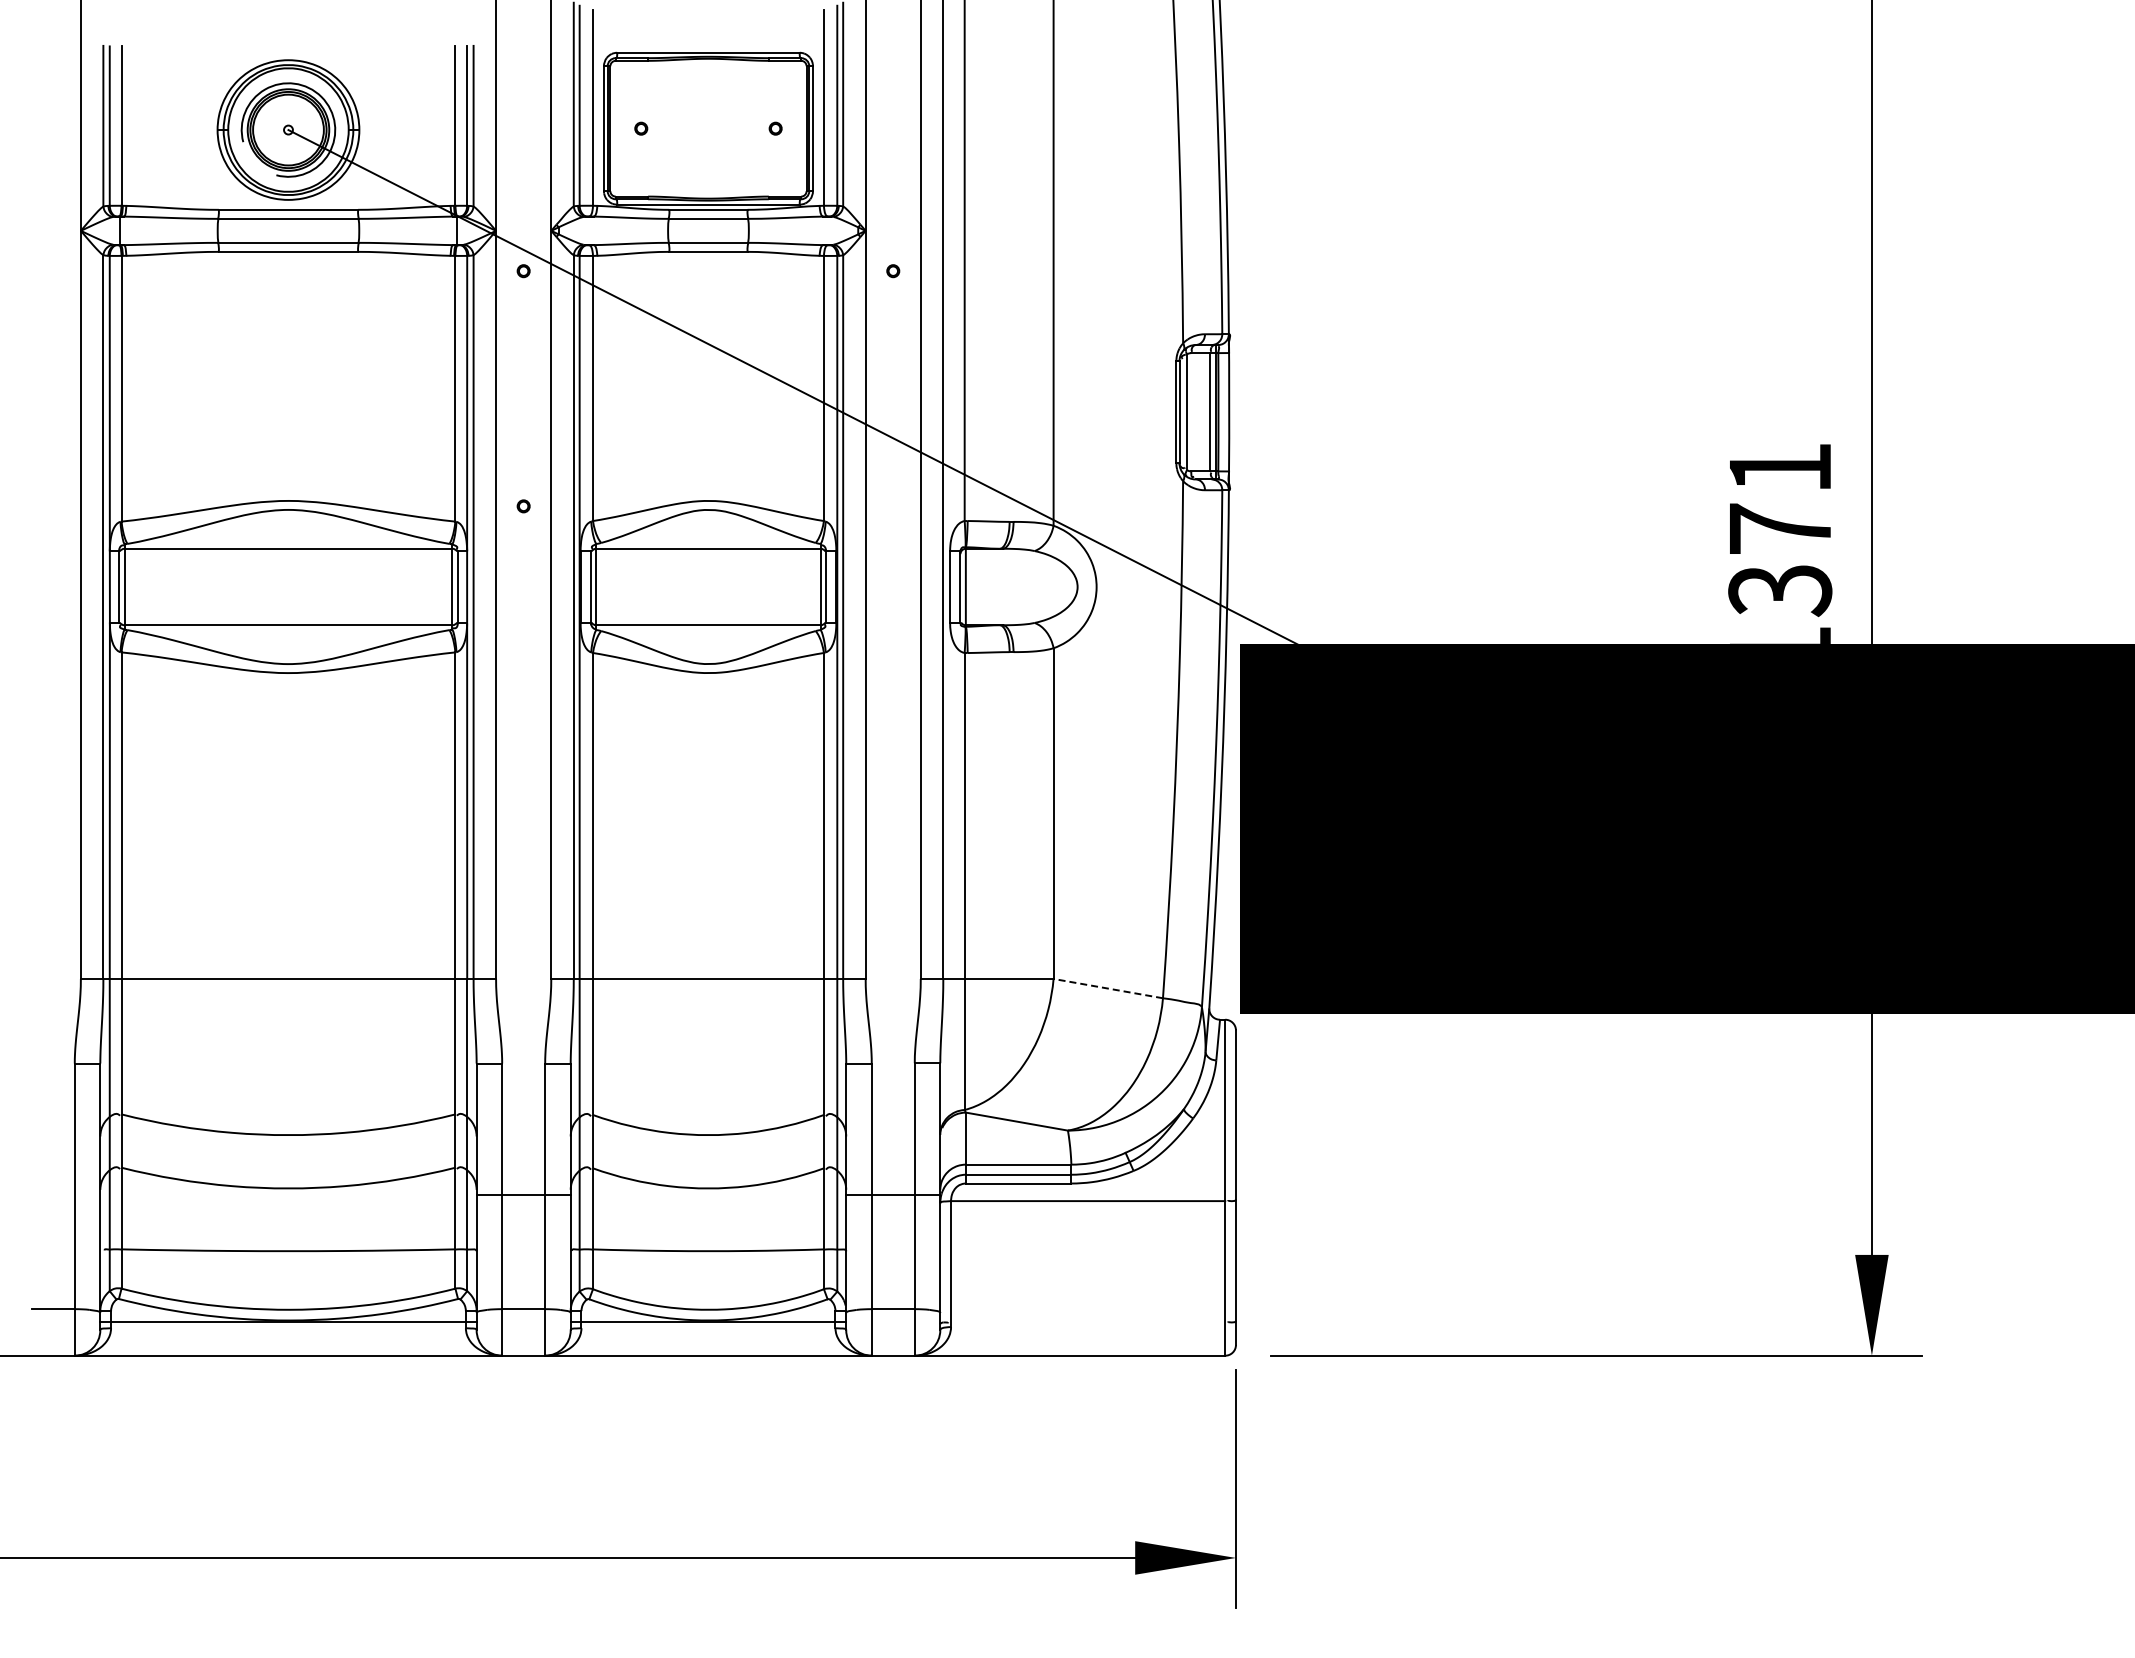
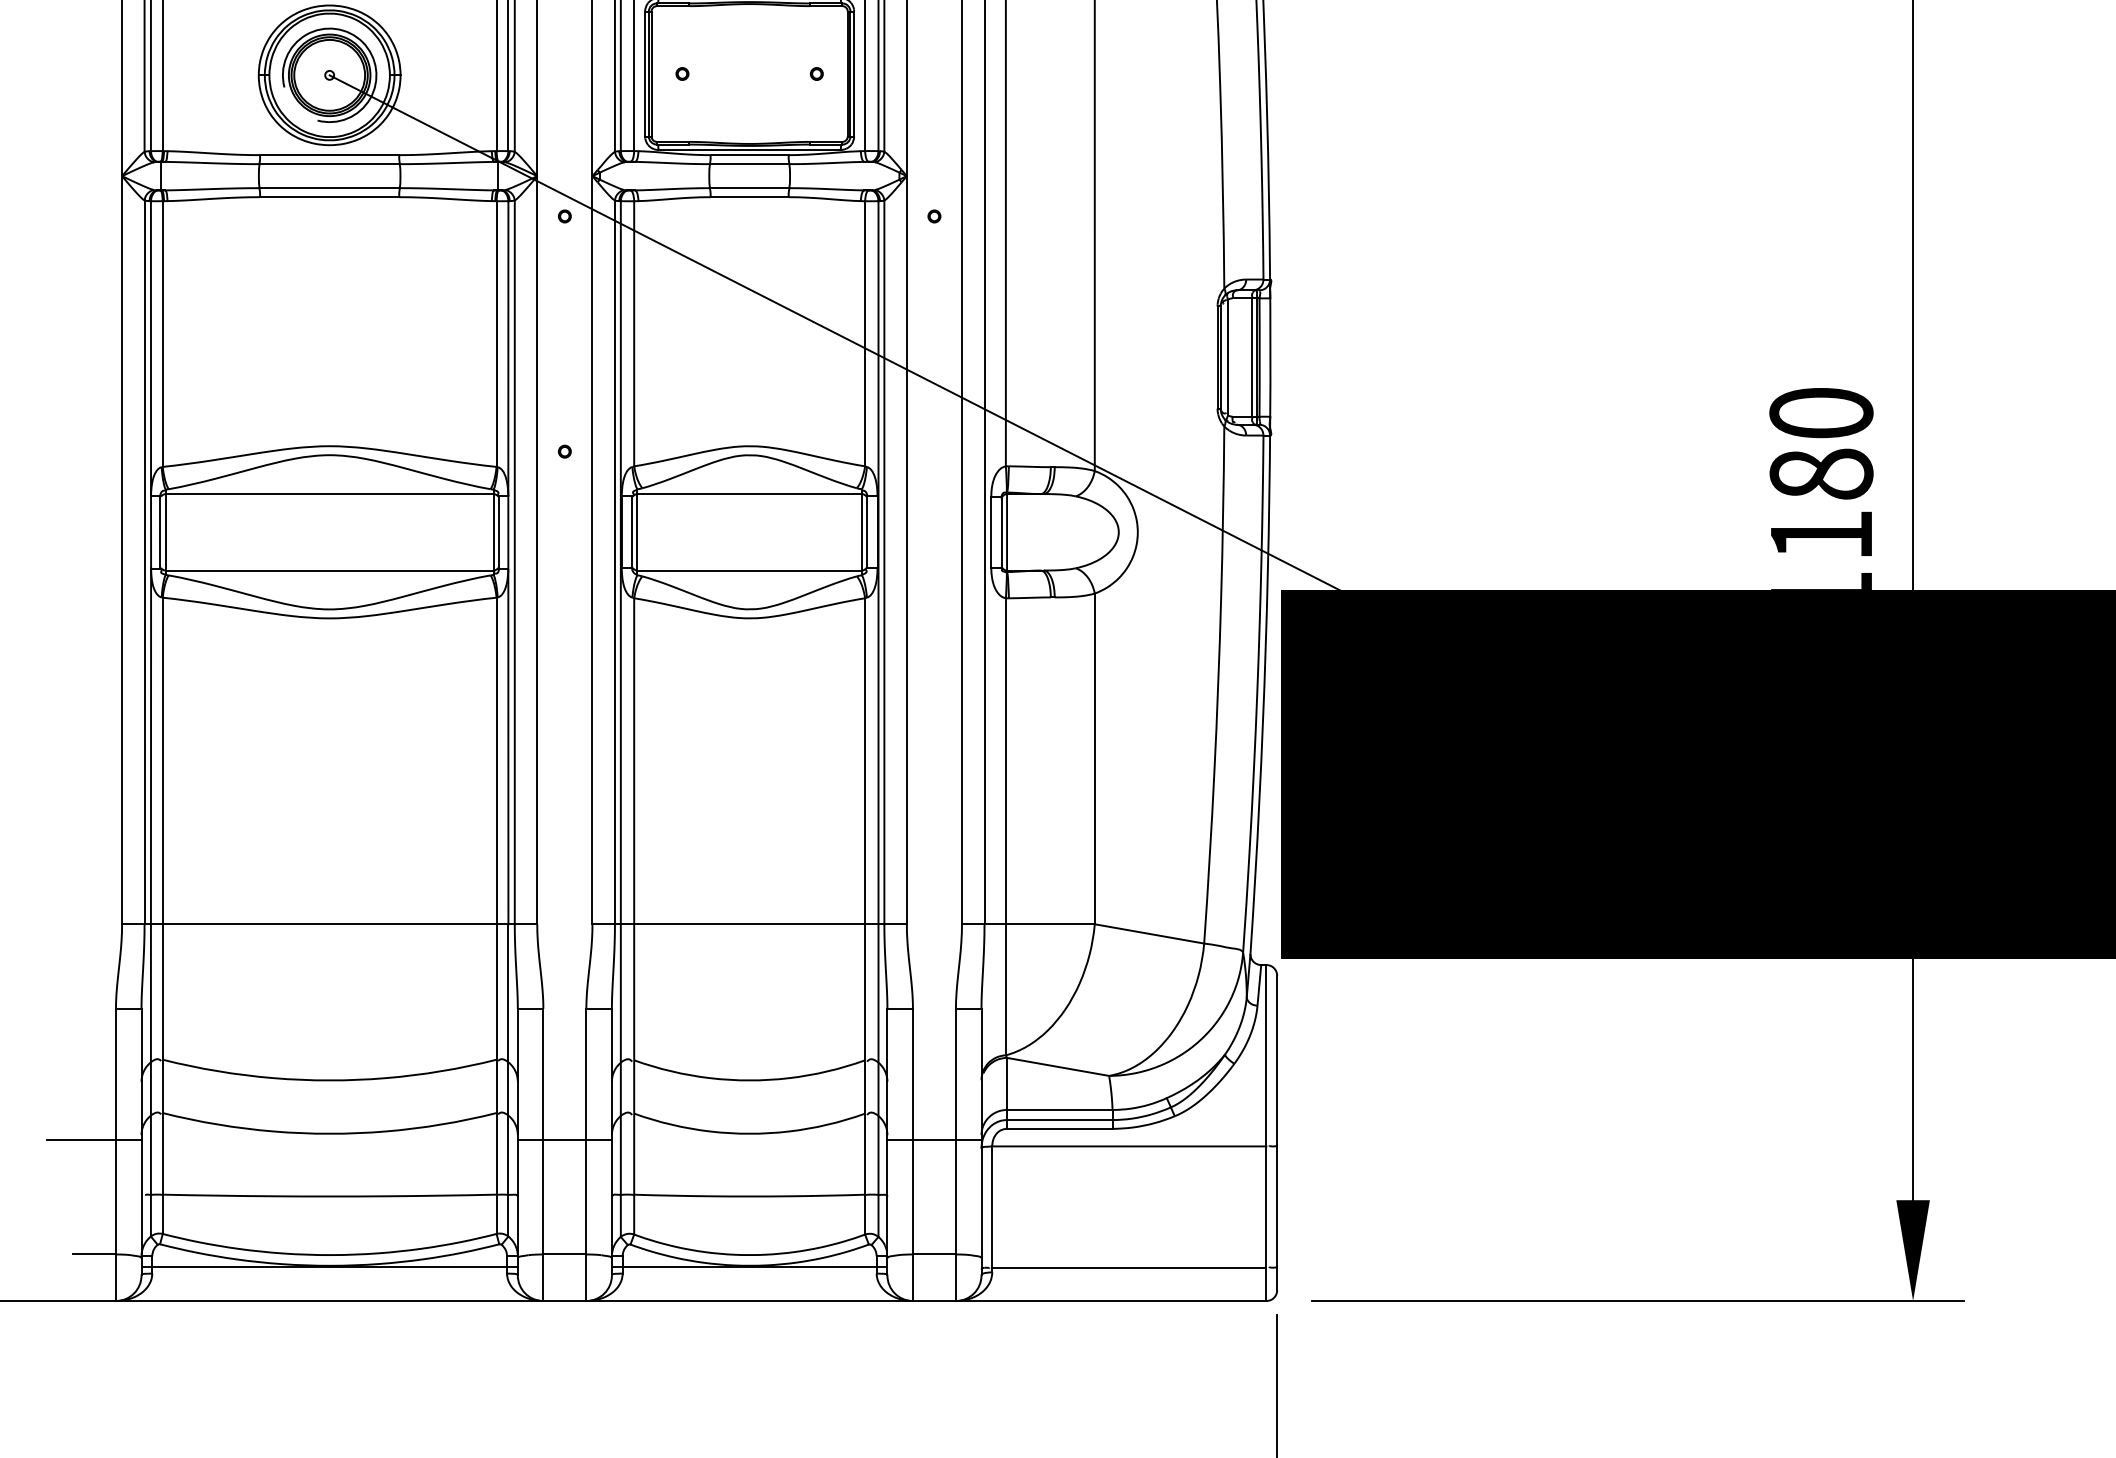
text: (1780, 529) -> (1821, 474), 1371 -> 1180
line: (1108, 988) -> (1149, 933), dashed -> solid
line: (53, 1194) -> (94, 1139), added
line: (1088, 1322) -> (1129, 1267), added

